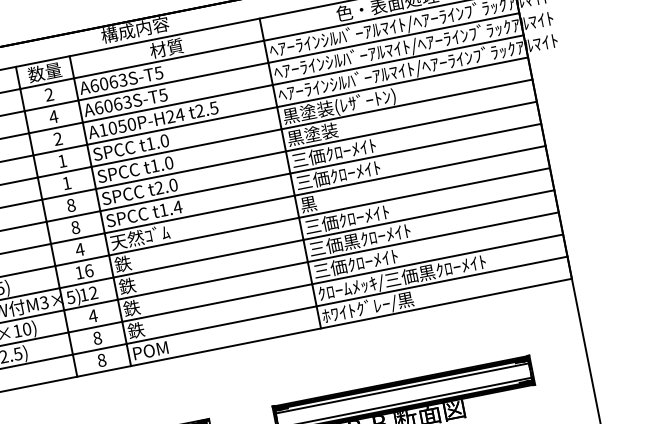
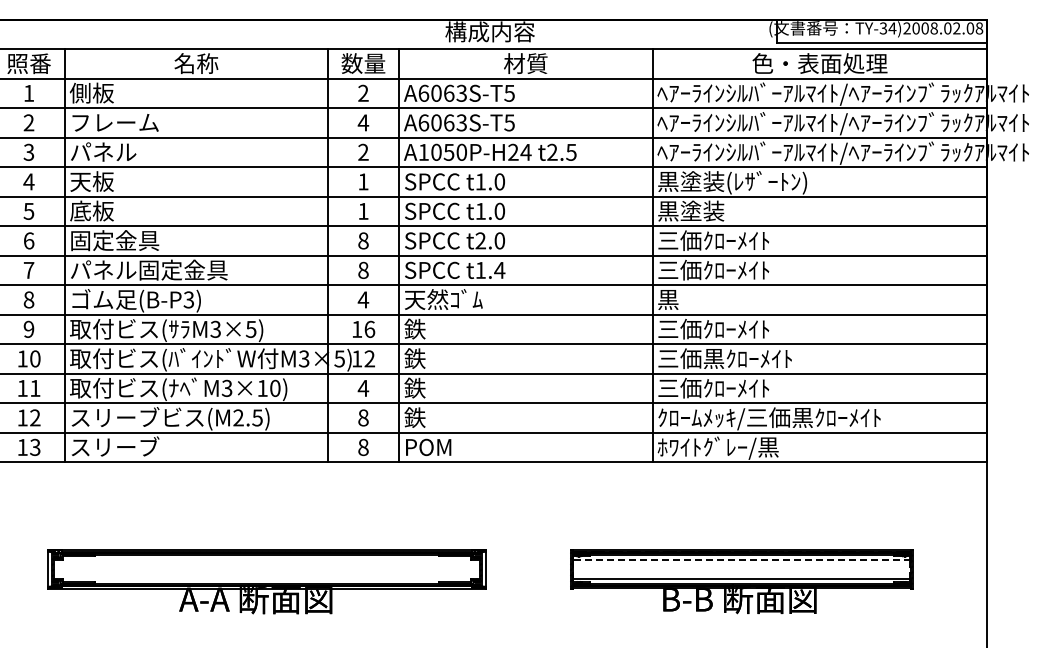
line: (402, 388) -> (741, 559), solid -> dashed

